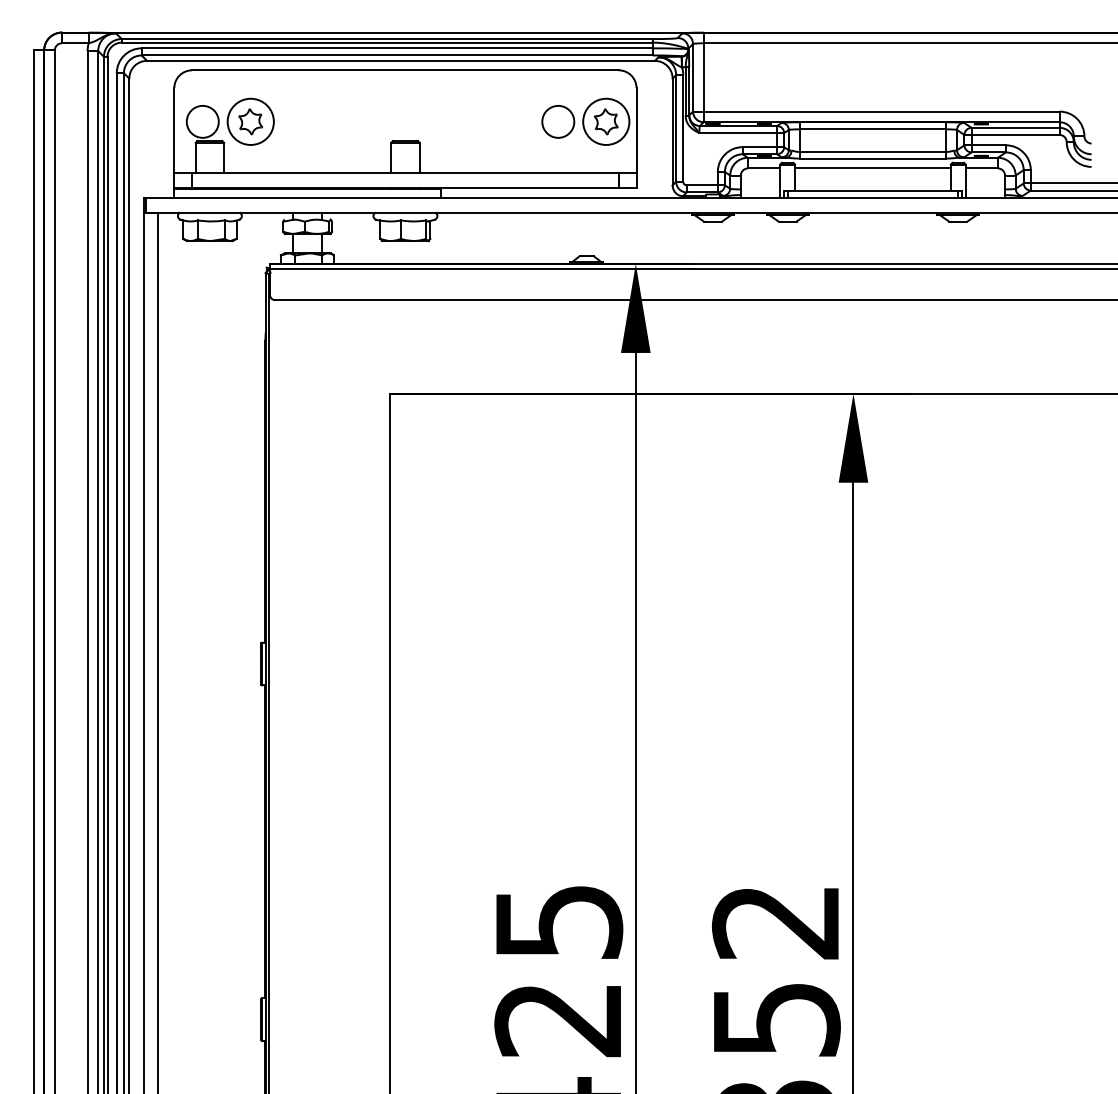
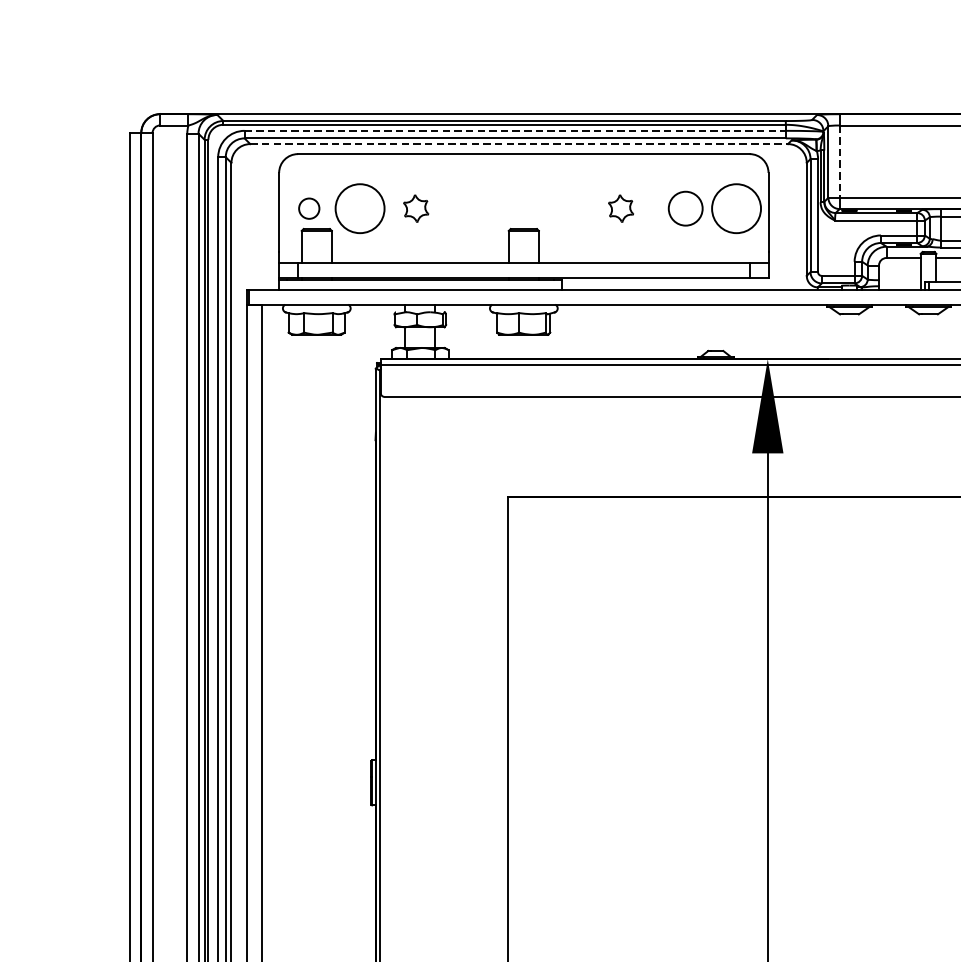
line: (397, 48) -> (515, 131), solid -> dashed
line: (400, 60) -> (518, 143), solid -> dashed
line: (703, 77) -> (839, 161), solid -> dashed
circle: (202, 121) -> (308, 208), size x0.6
part: (250, 121) -> (415, 208), moved
part: (606, 121) -> (621, 208), moved

